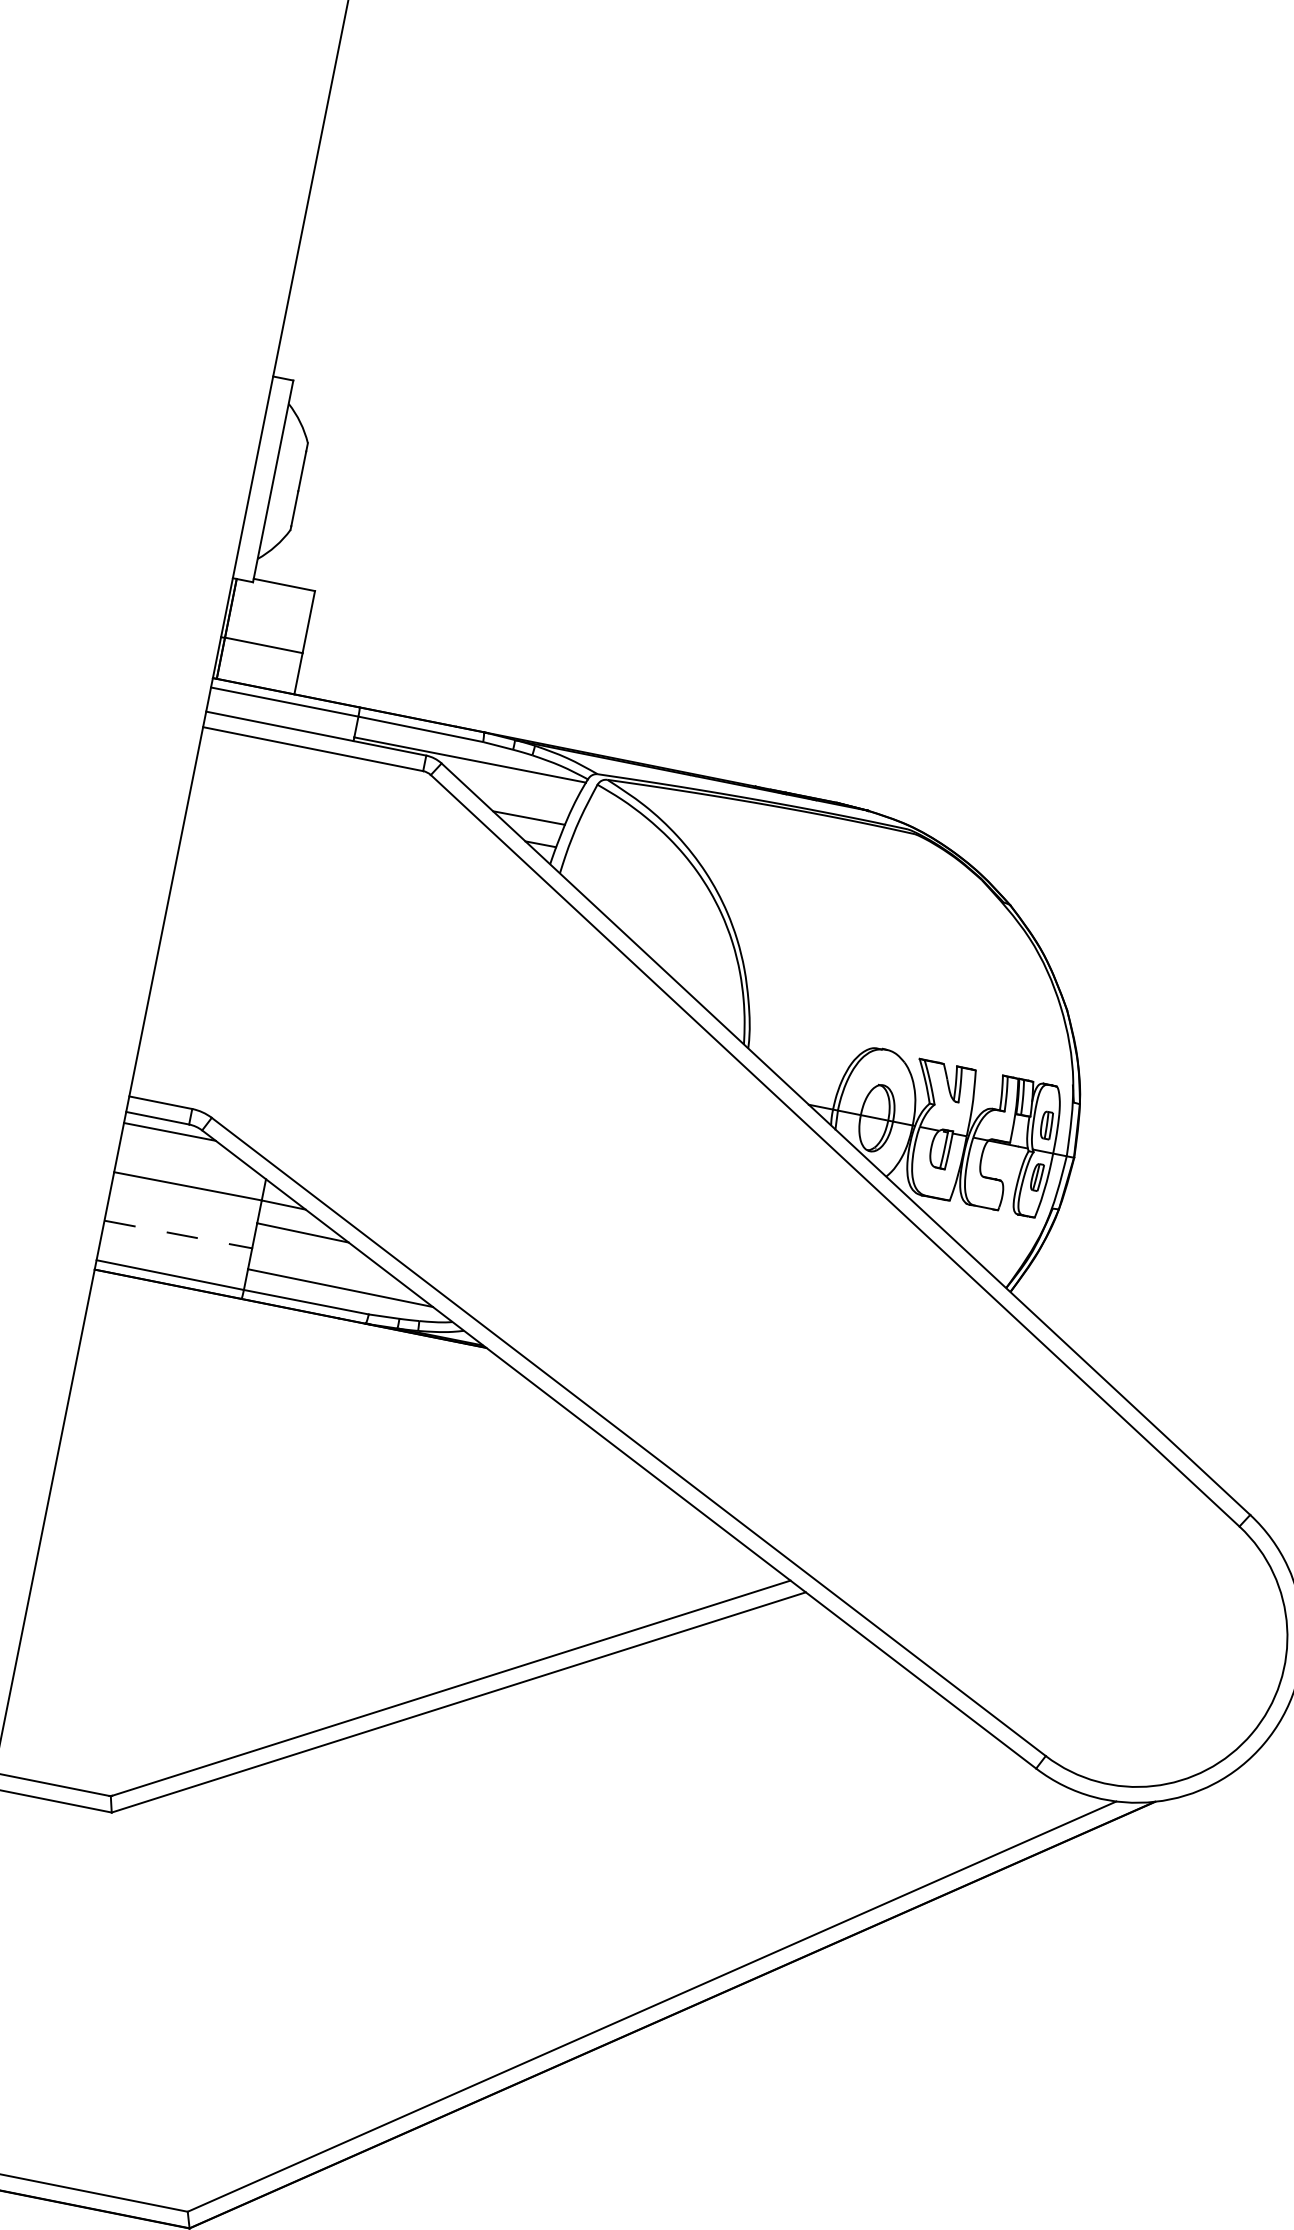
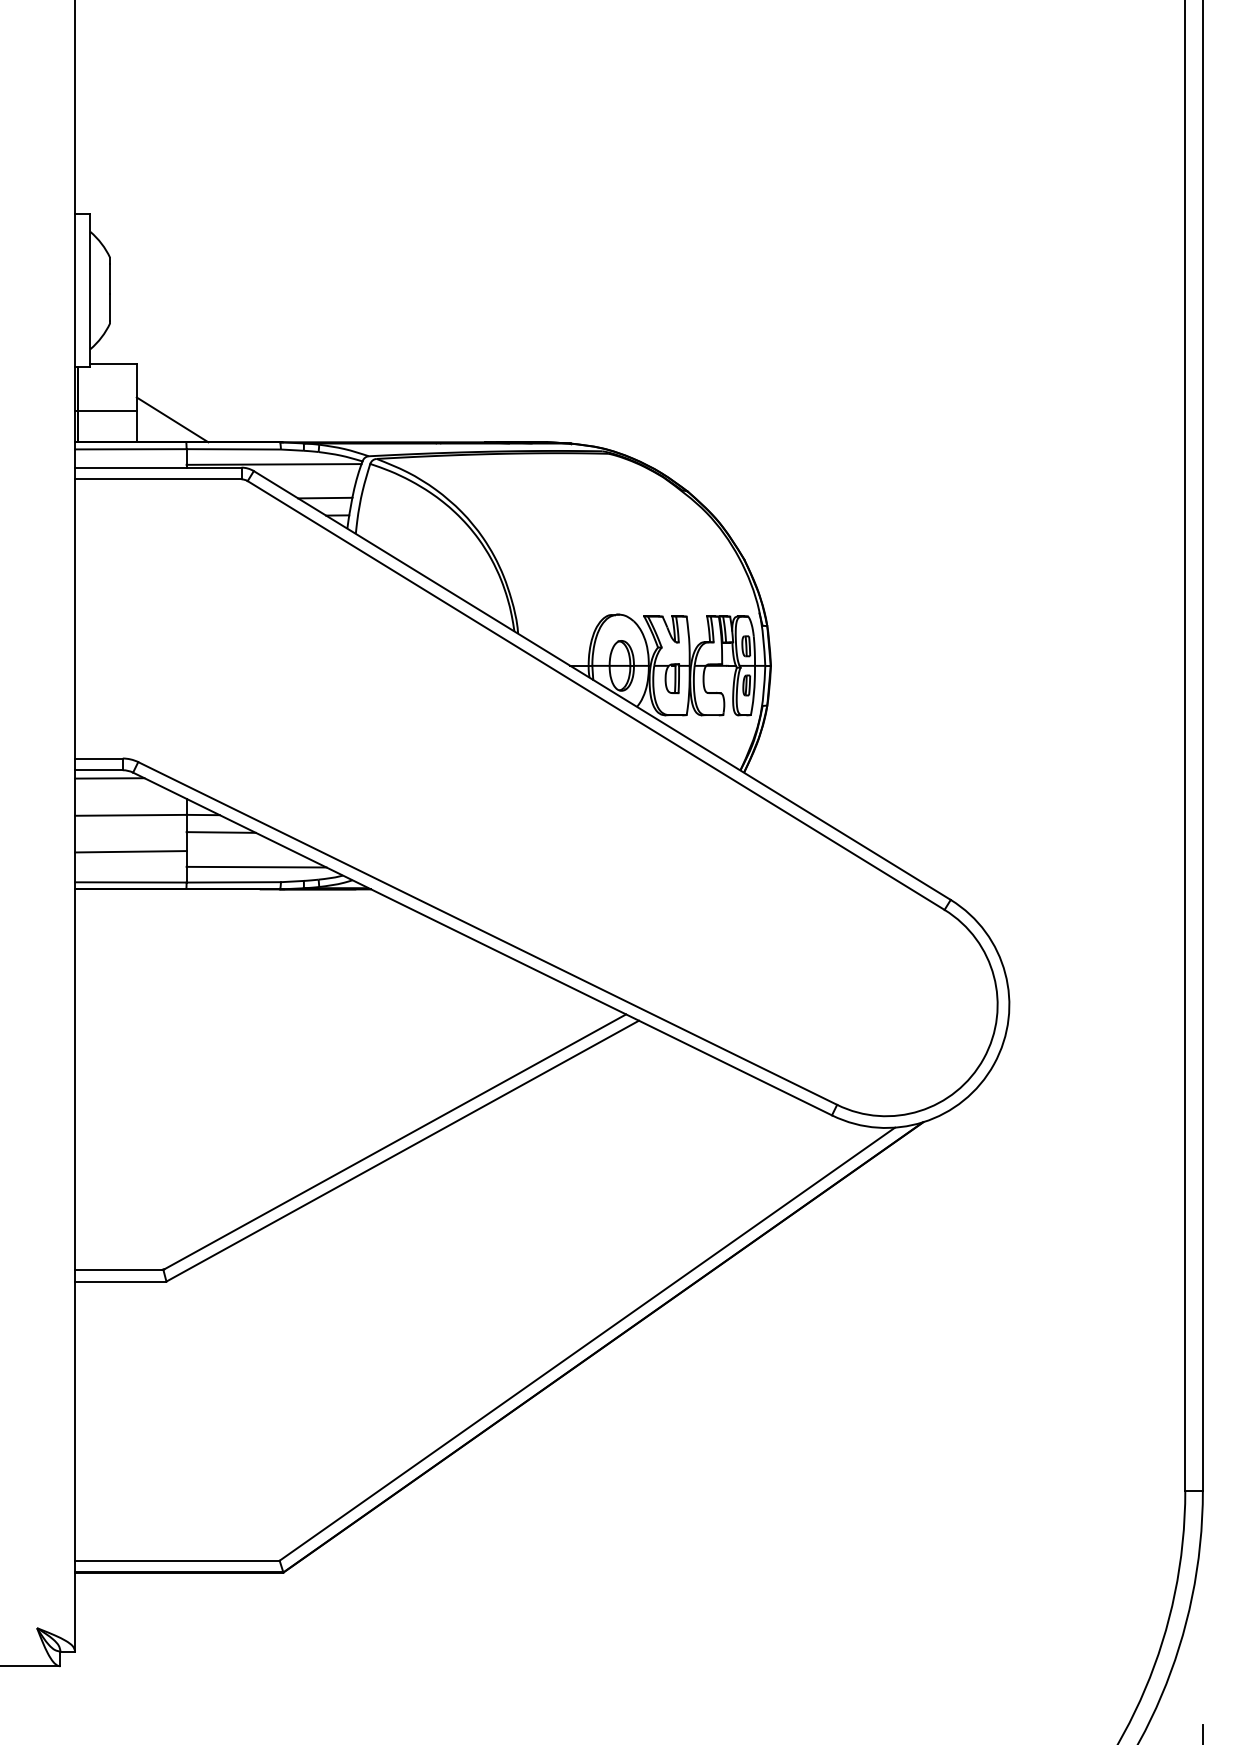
line: (347, 673) -> (172, 419), added
line: (177, 1234) -> (130, 851), dashed -> solid

